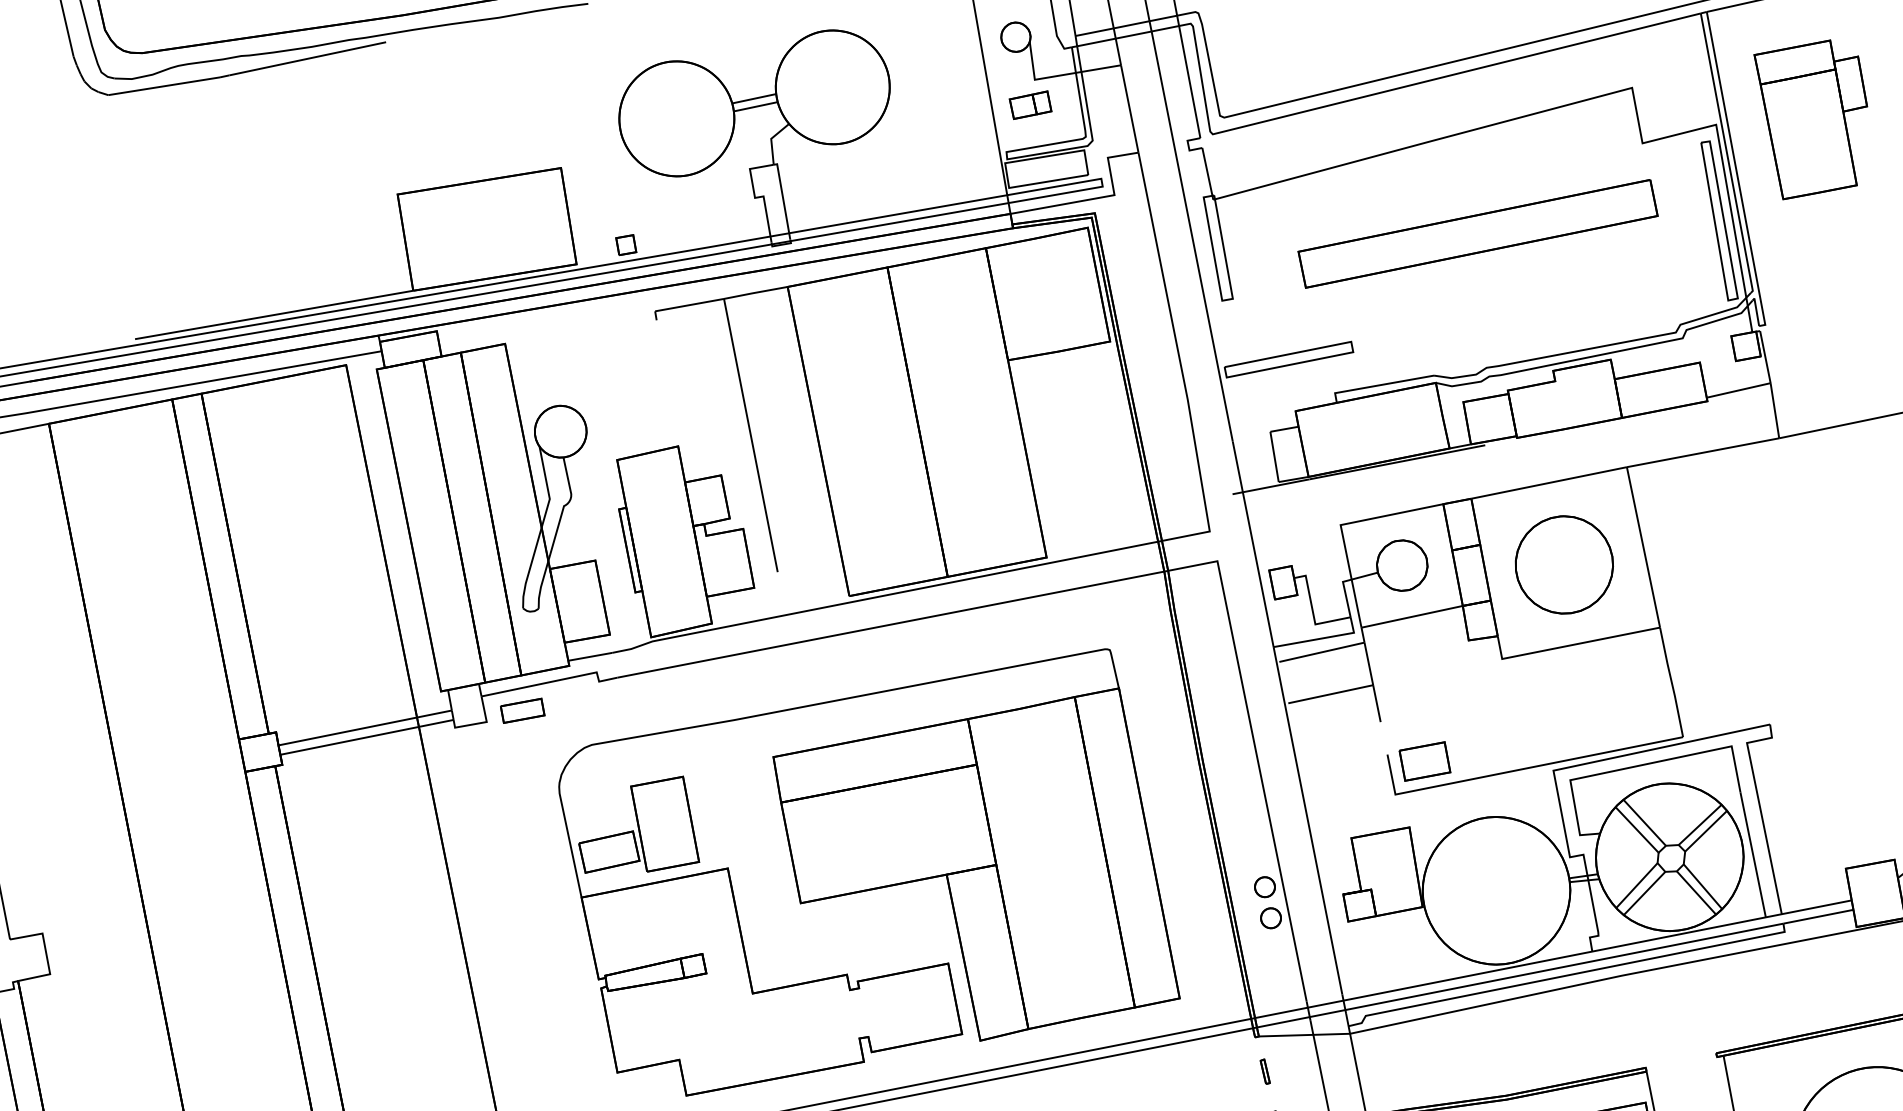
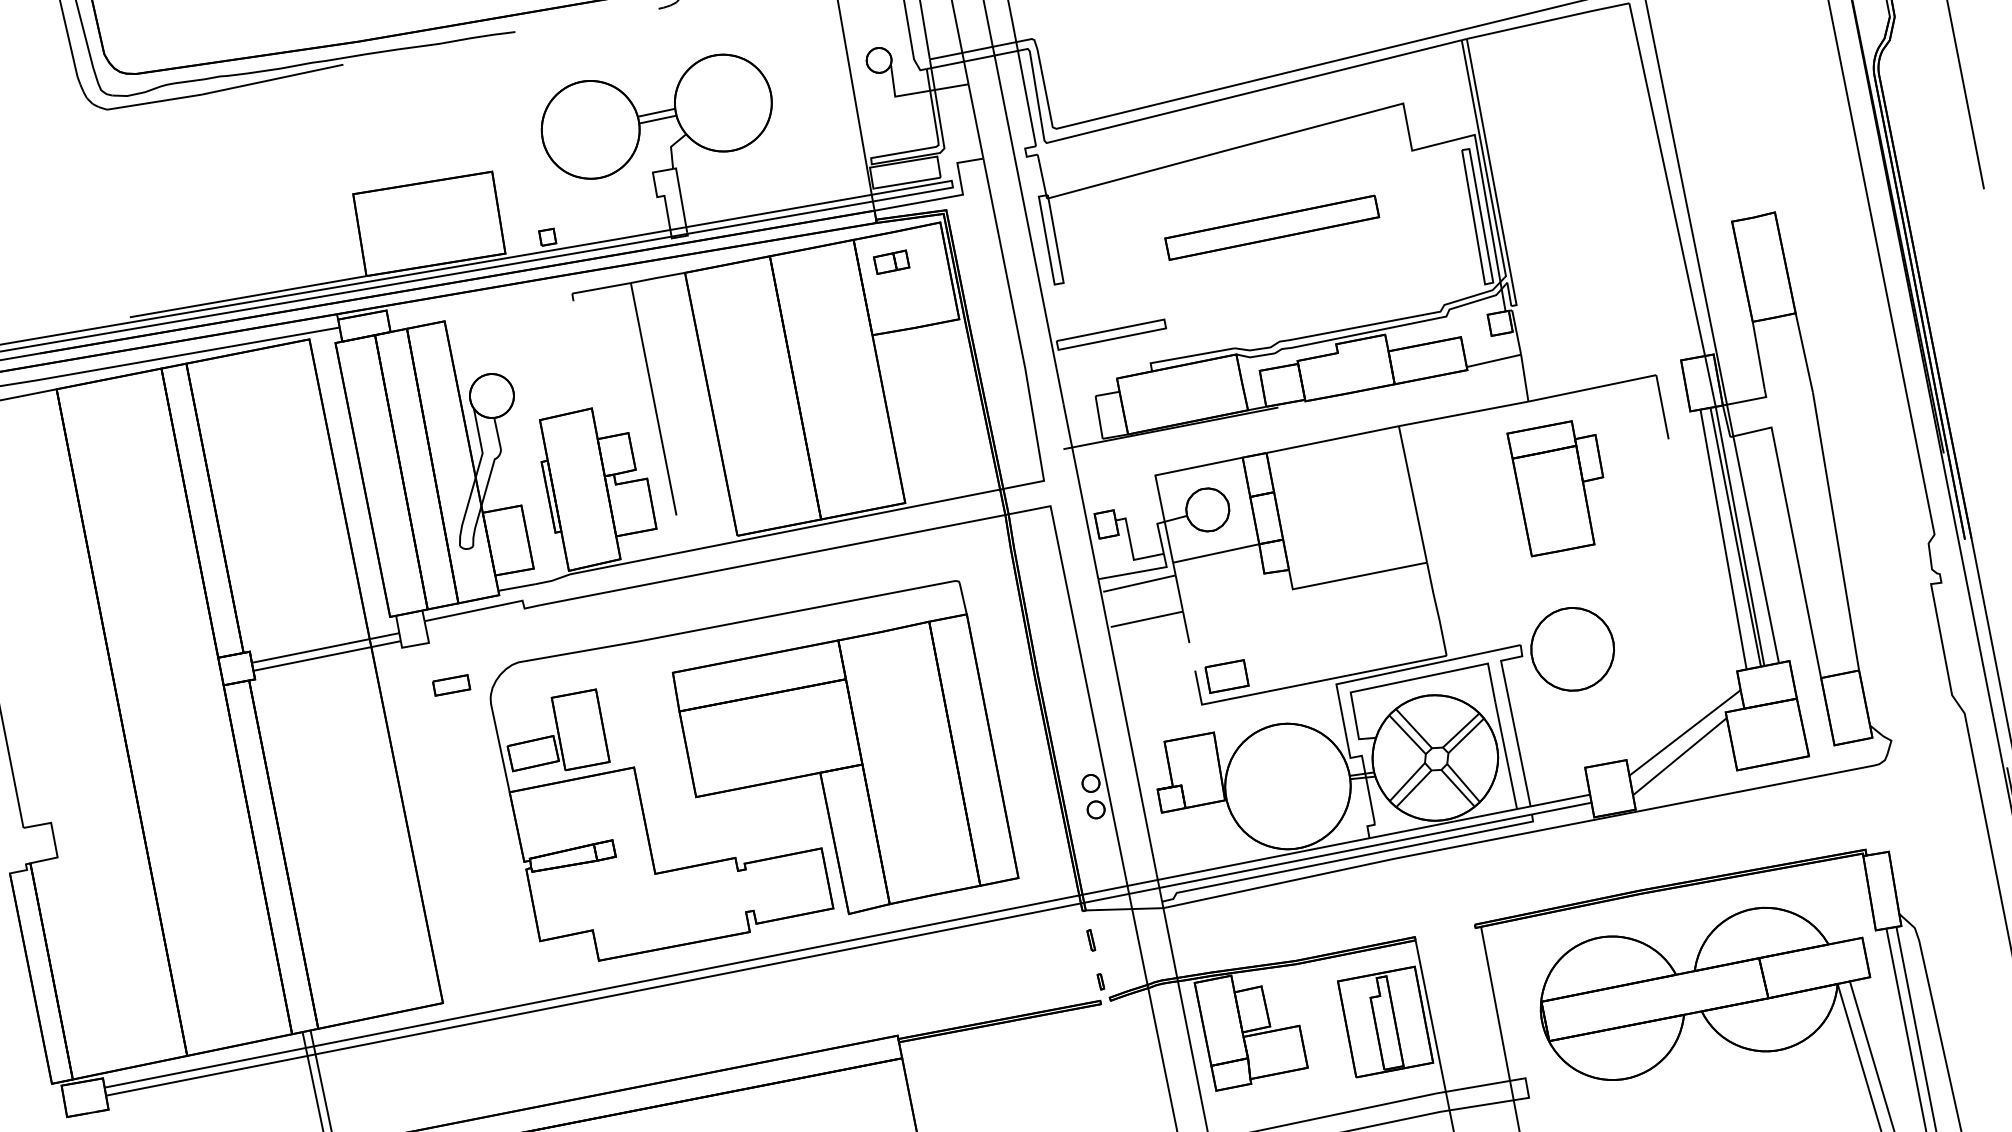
part: (1030, 104) -> (891, 261), moved
part: (1811, 119) -> (1555, 488), moved
part: (1477, 233) -> (1271, 227), size x0.7
part: (1564, 565) -> (1572, 649), moved
part: (522, 710) -> (451, 685), moved

